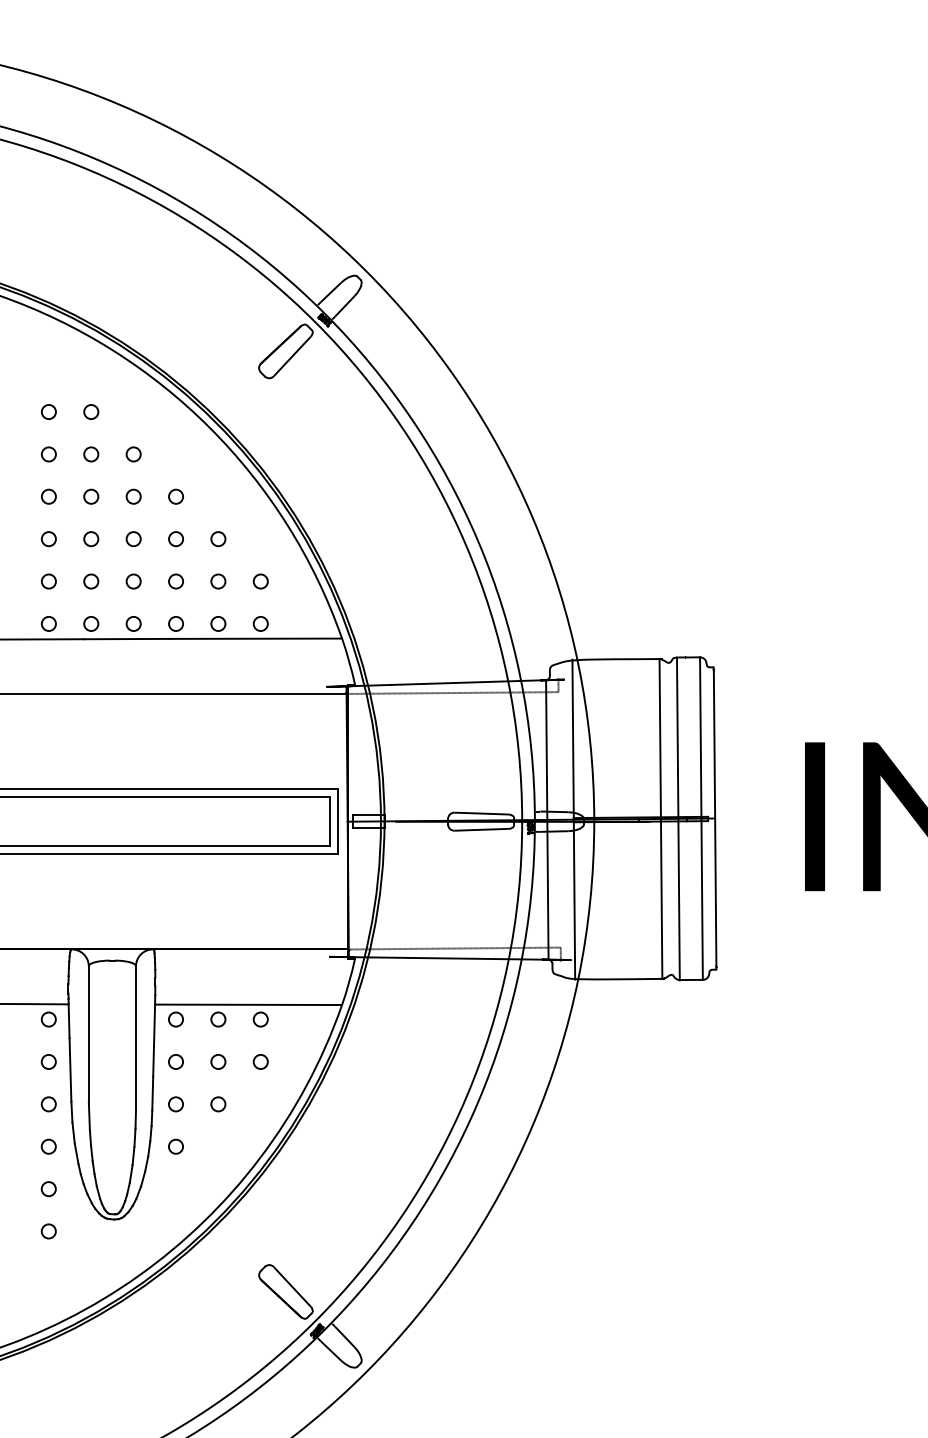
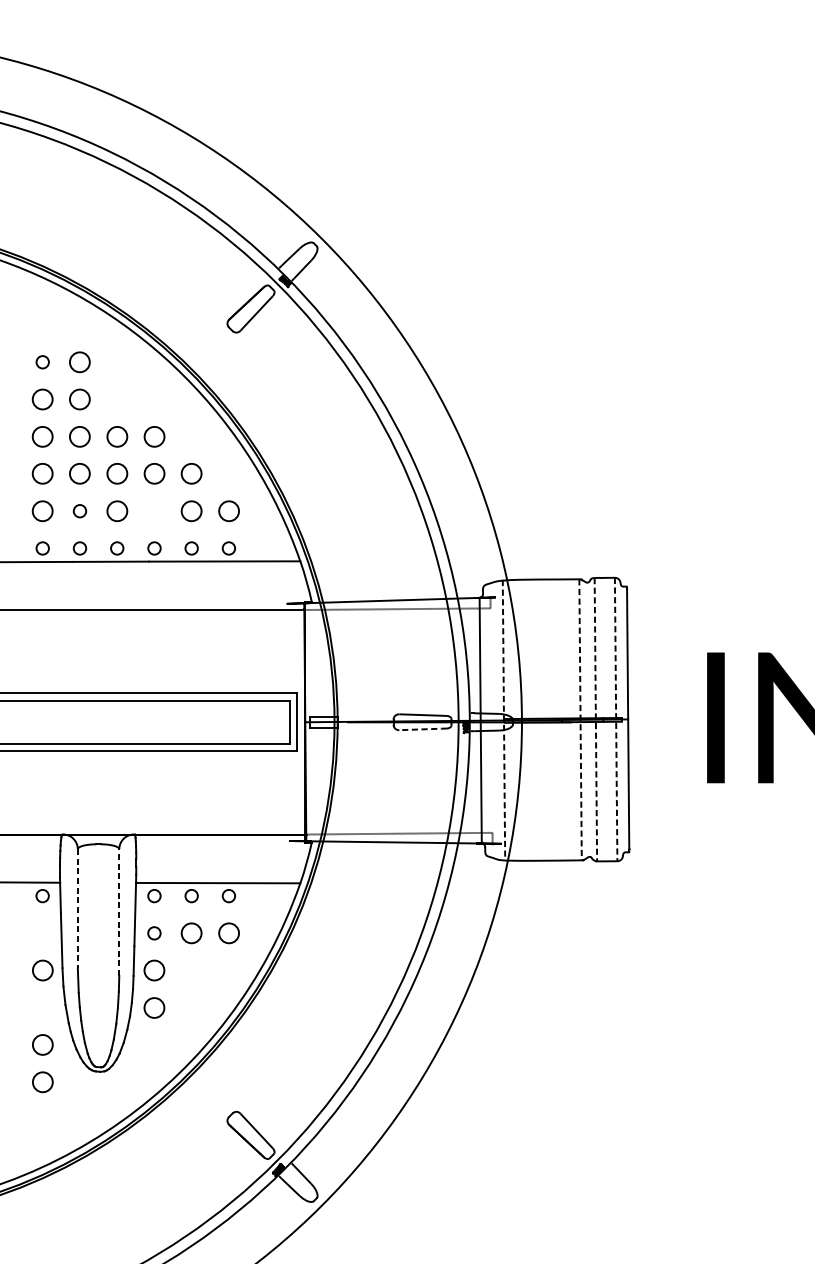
circle: (91, 411) -> (80, 361), size x1.6
circle: (48, 454) -> (42, 399), size x1.6
circle: (91, 454) -> (80, 399), size x1.6
circle: (133, 454) -> (117, 399), removed
circle: (48, 496) -> (42, 436), size x1.6
circle: (91, 496) -> (80, 436), size x1.6
circle: (133, 496) -> (117, 436), size x1.6
circle: (175, 496) -> (153, 436), size x1.6
circle: (48, 539) -> (42, 474), size x1.6
circle: (91, 539) -> (80, 474), size x1.6
circle: (133, 539) -> (117, 474), size x1.6
circle: (175, 539) -> (153, 474), size x1.6
circle: (218, 539) -> (191, 474), size x1.6
circle: (48, 581) -> (42, 511), size x1.6
circle: (133, 581) -> (117, 511), size x1.6
circle: (175, 581) -> (153, 511), removed
circle: (218, 581) -> (191, 511), size x1.6
circle: (260, 581) -> (228, 511), size x1.6
line: (573, 819) -> (503, 720), solid -> dashed
line: (660, 819) -> (580, 720), solid -> dashed
line: (678, 819) -> (595, 720), solid -> dashed
line: (701, 819) -> (616, 720), solid -> dashed
line: (482, 829) -> (423, 729), solid -> dashed
line: (88, 1033) -> (77, 908), solid -> dashed
line: (136, 1037) -> (119, 911), solid -> dashed
circle: (48, 1061) -> (42, 932), removed
circle: (218, 1061) -> (191, 932), size x1.6
circle: (260, 1061) -> (228, 932), size x1.6
circle: (48, 1104) -> (42, 970), size x1.6
circle: (175, 1104) -> (153, 970), size x1.6
circle: (218, 1104) -> (191, 970), removed
circle: (48, 1146) -> (42, 1007), removed
circle: (175, 1146) -> (153, 1007), size x1.6
circle: (48, 1189) -> (42, 1045), size x1.6
circle: (48, 1231) -> (42, 1082), size x1.6

